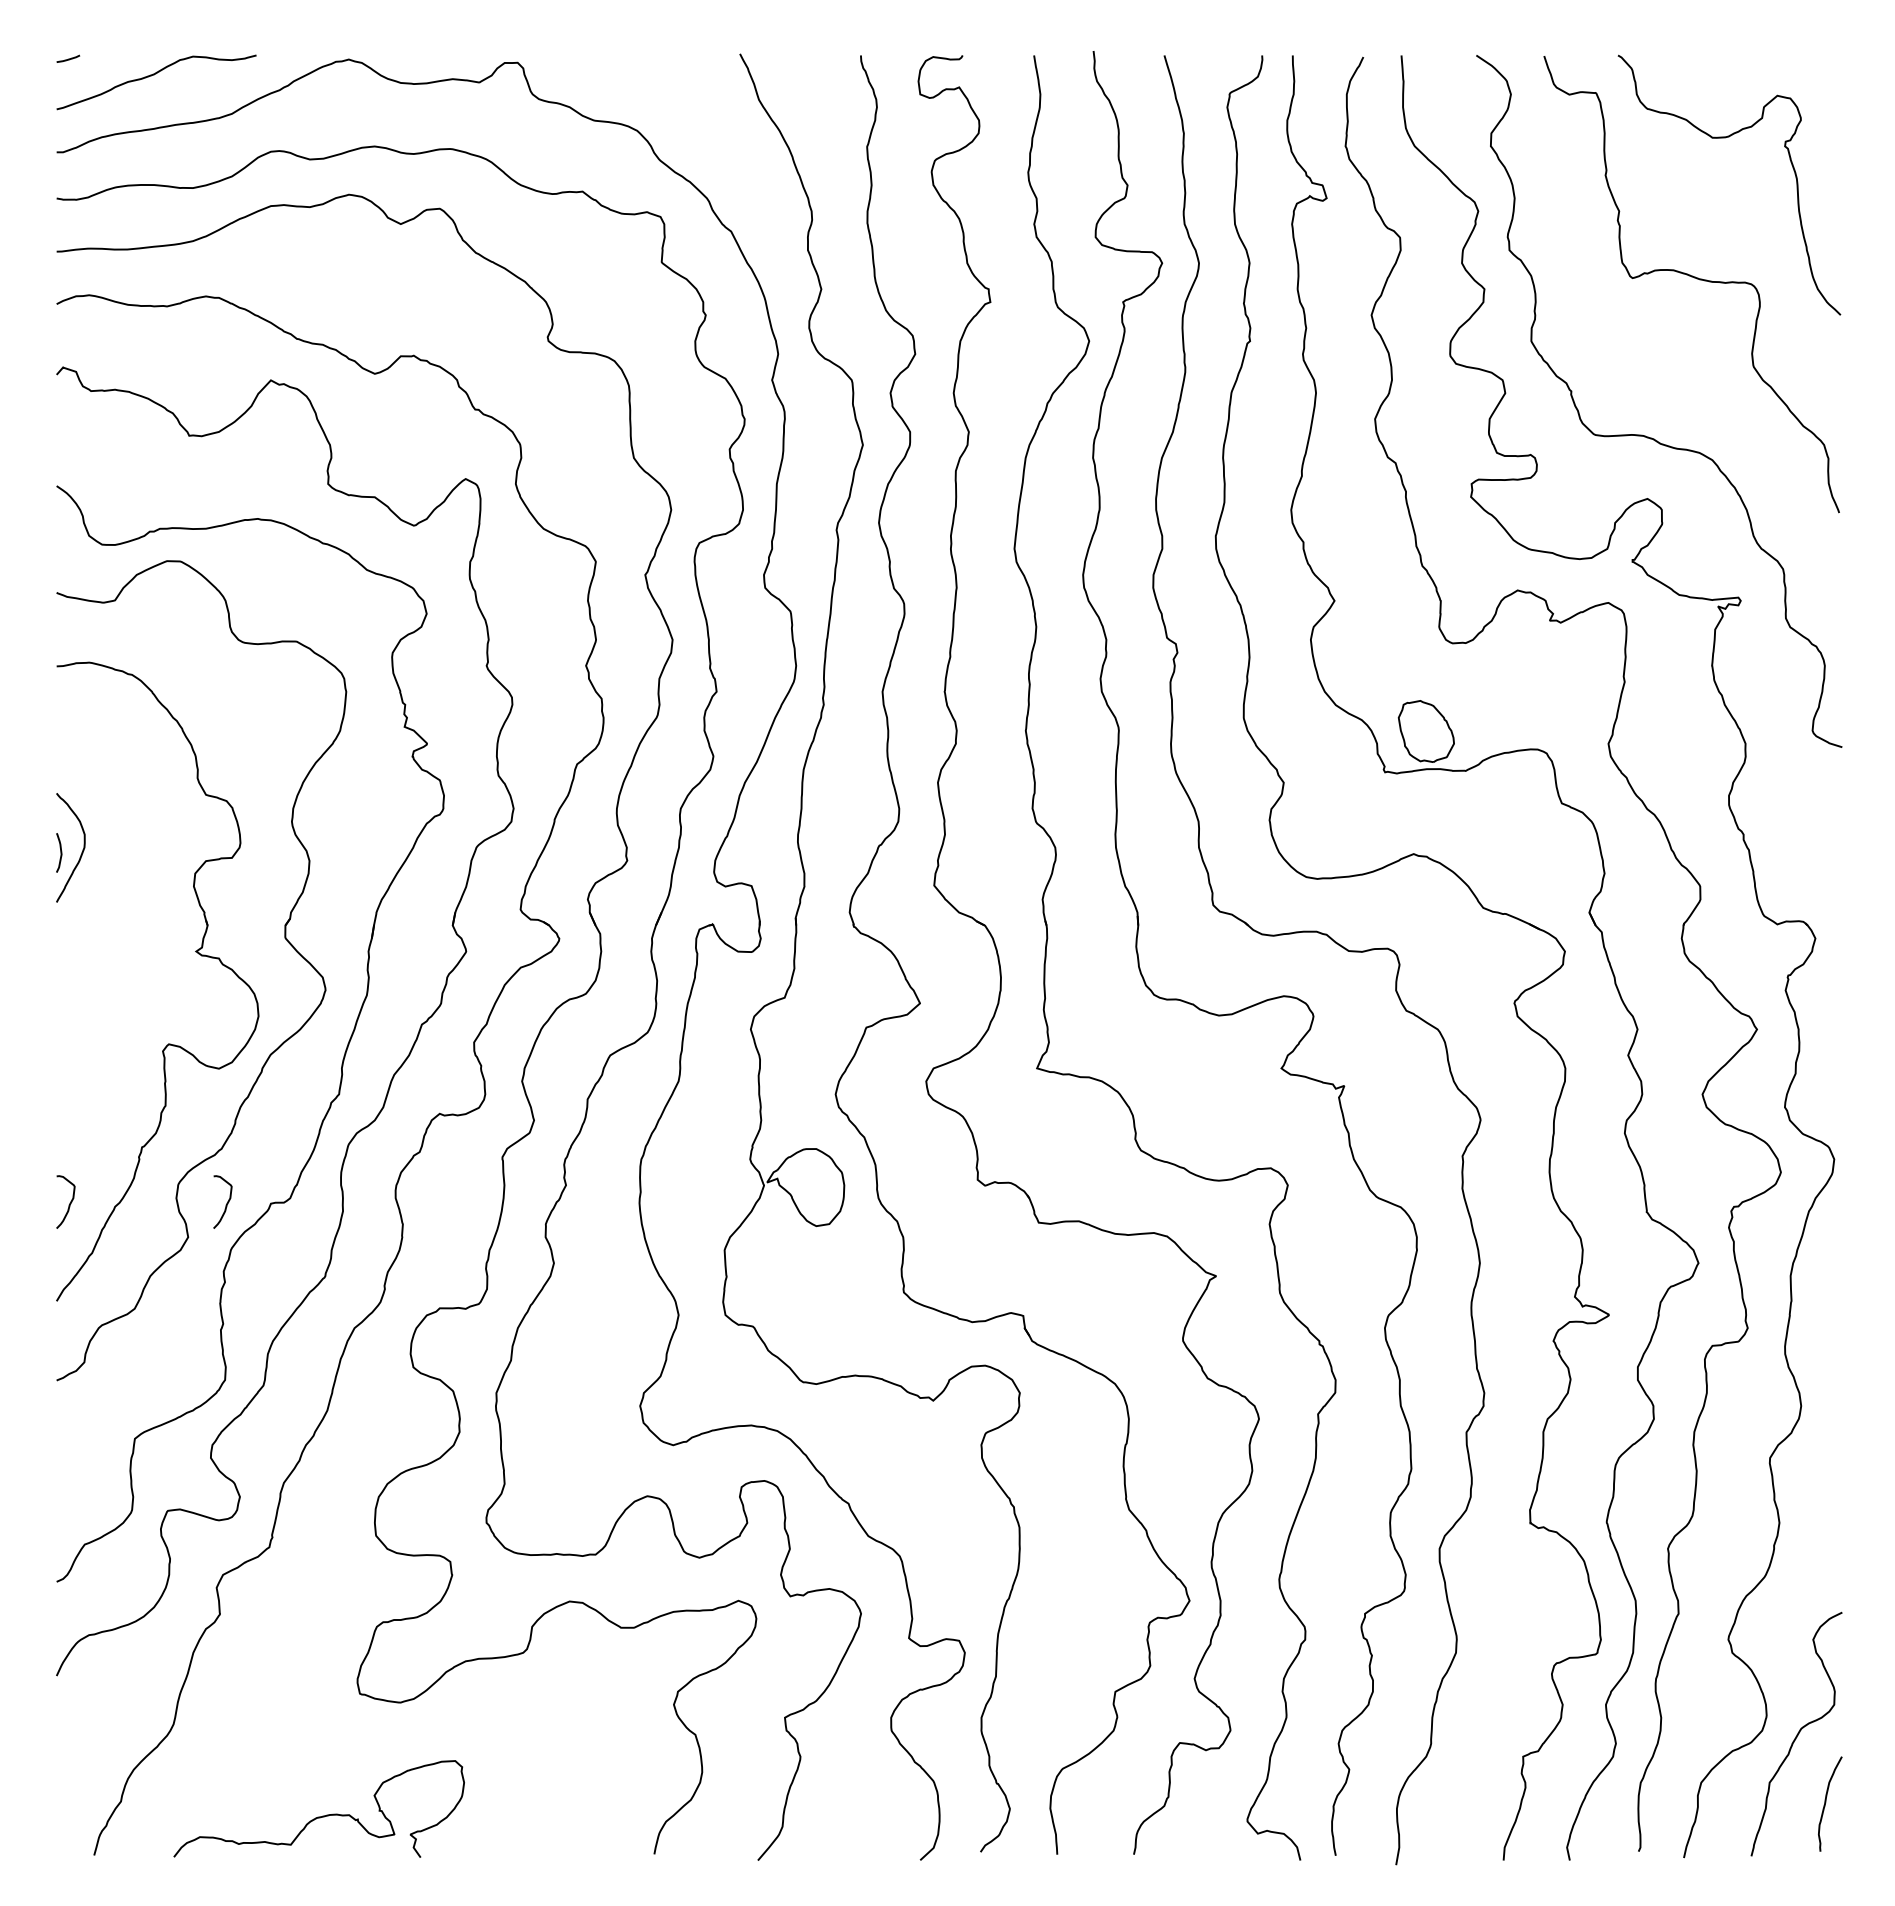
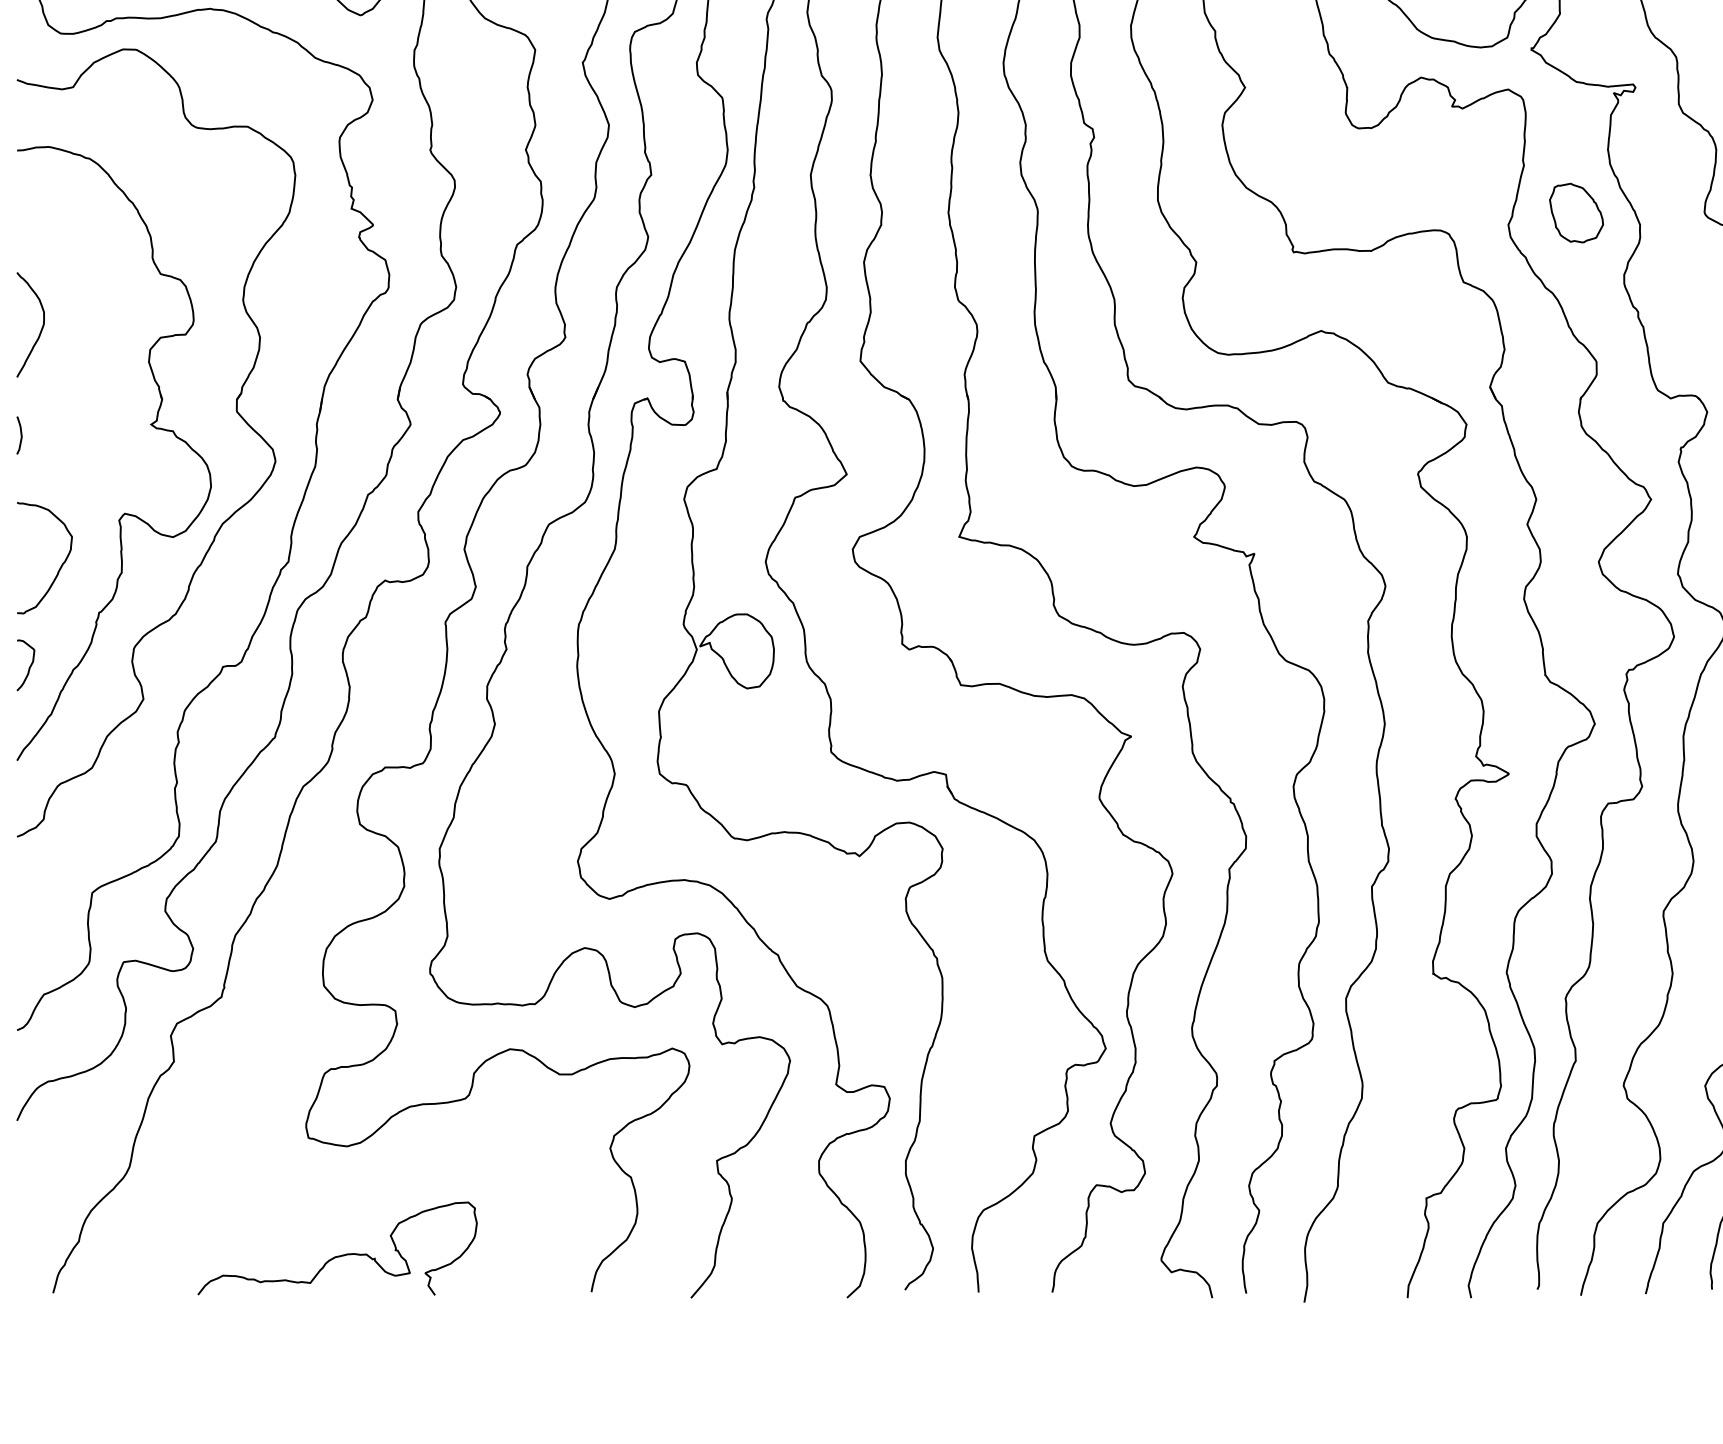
part: (1425, 731) -> (1575, 213), moved
curve: (60, 852) -> (20, 435), moved
curve: (101, 1099) -> (60, 566), added
curve: (226, 1203) -> (180, 666), removed
curve: (318, 1816) -> (336, 1255), moved

